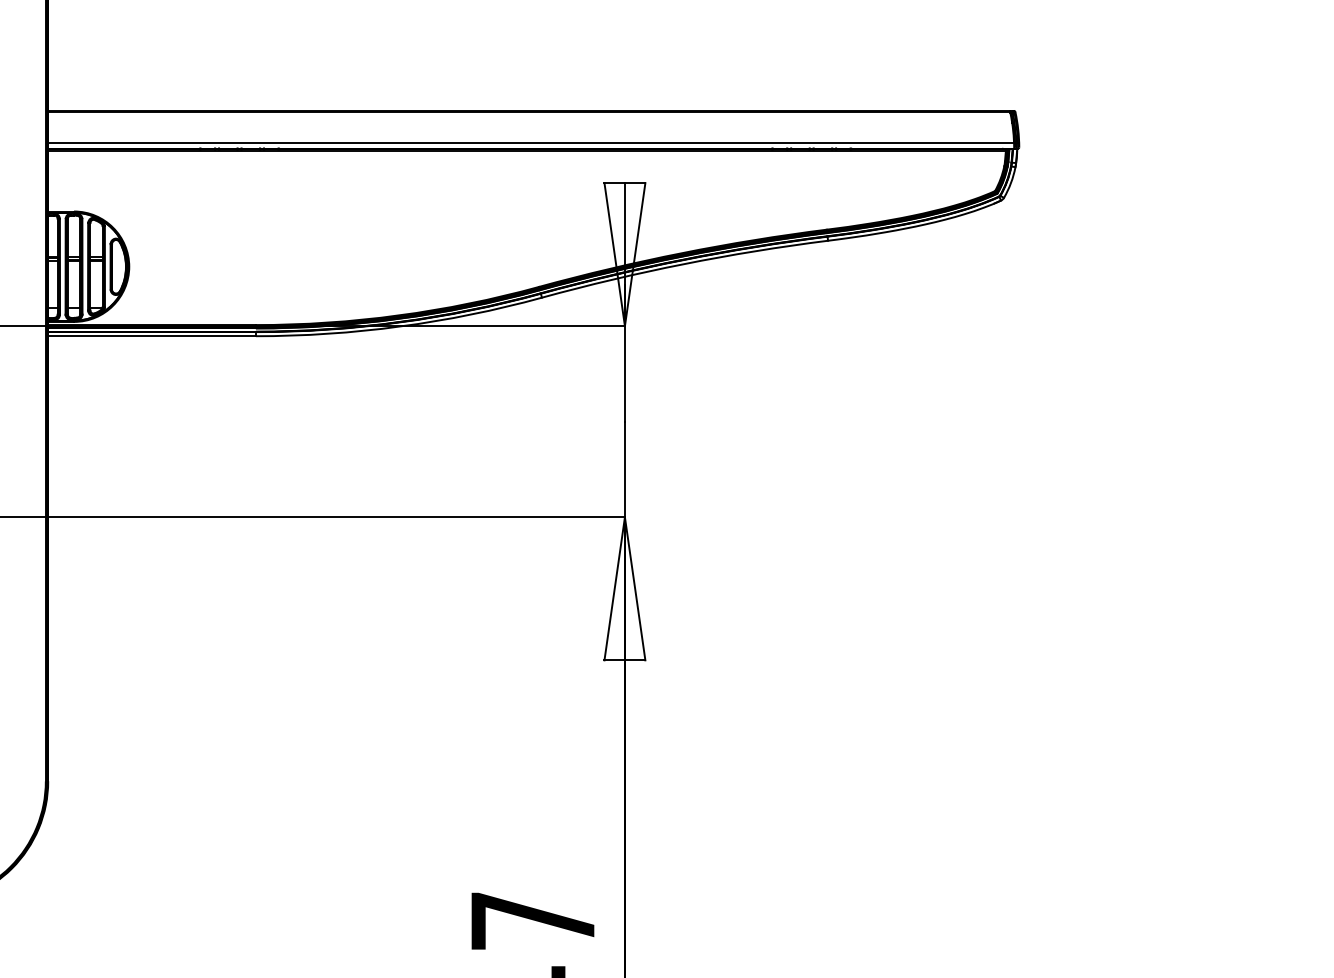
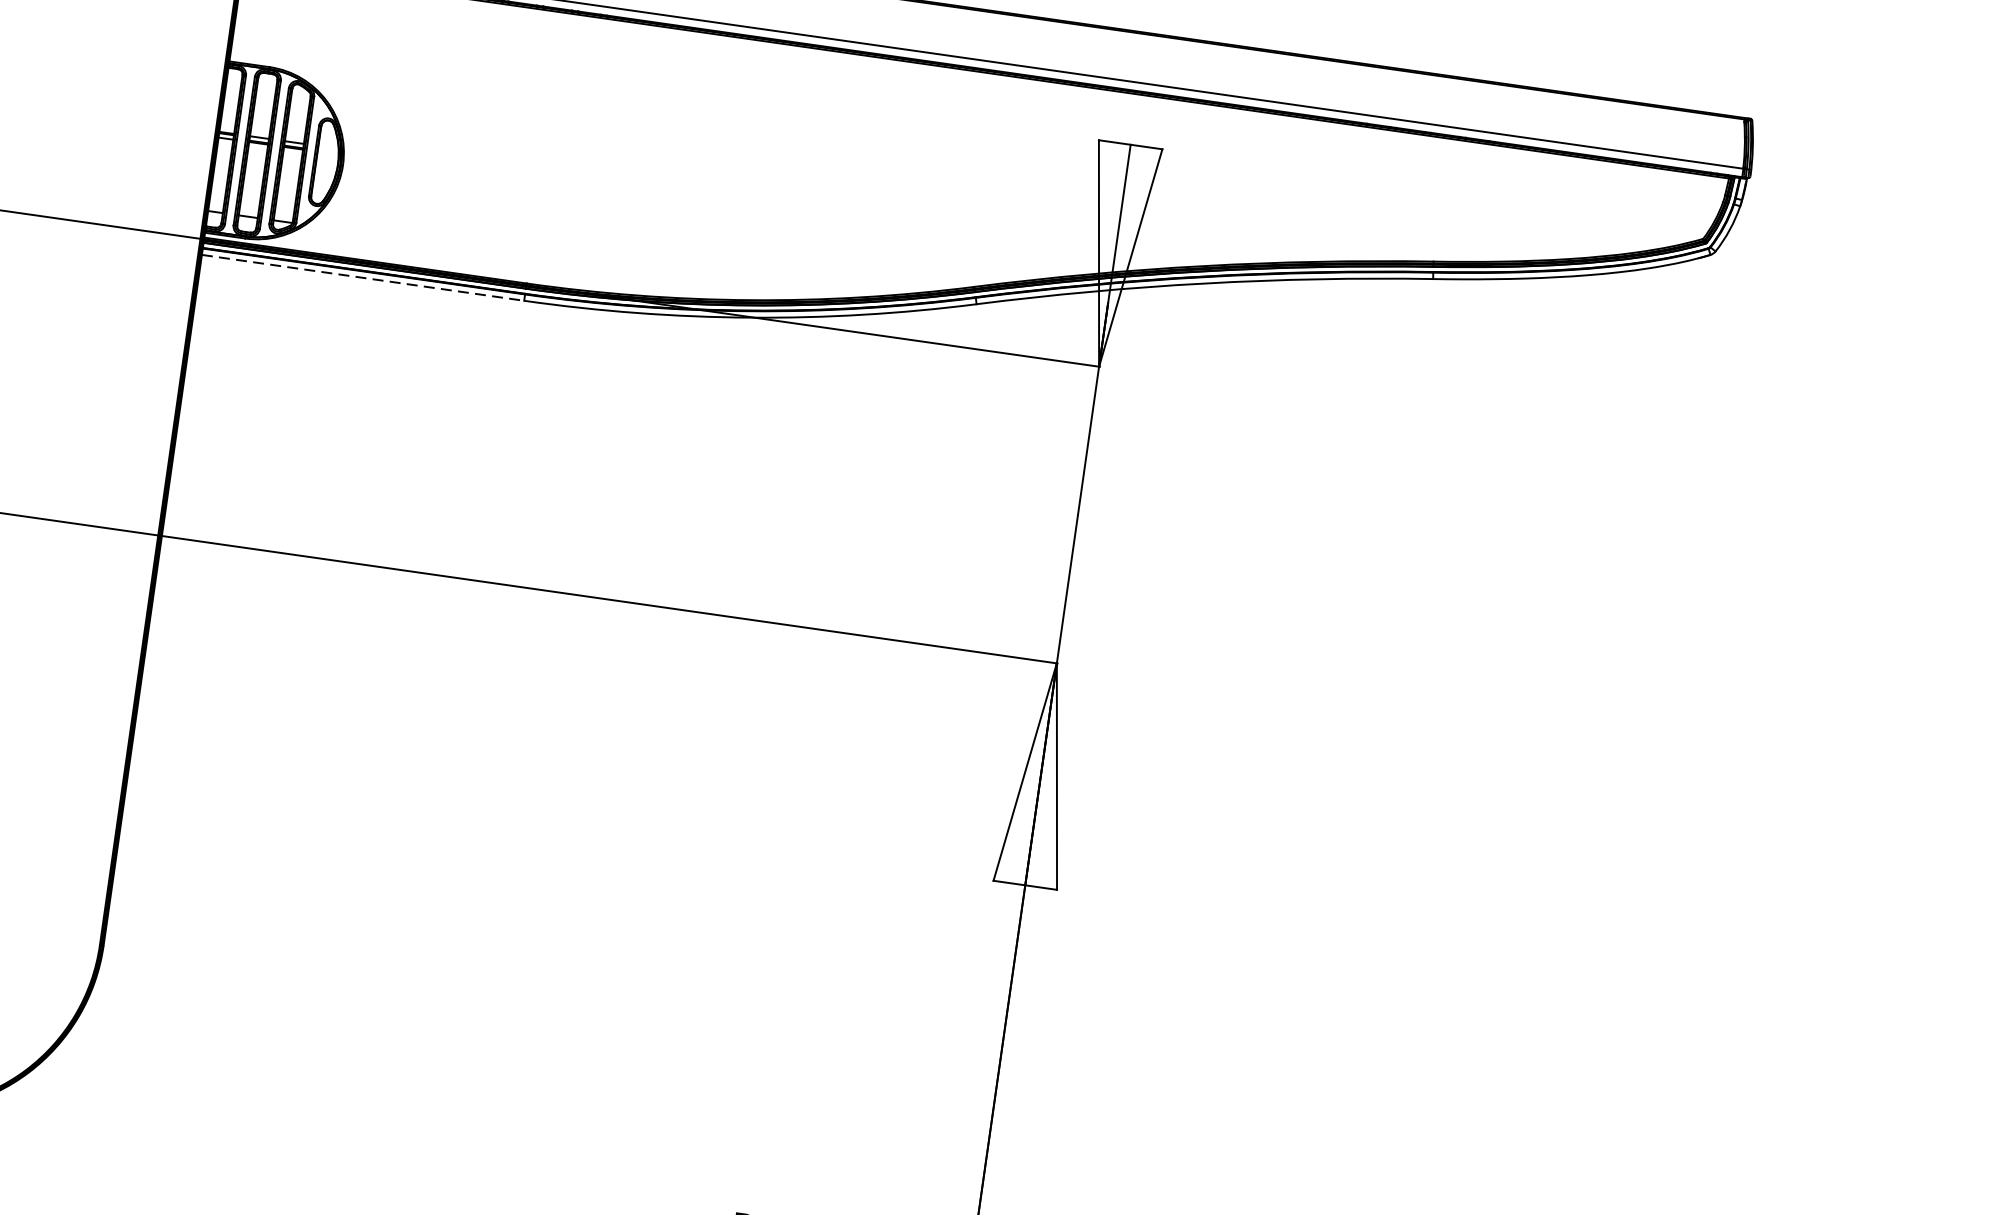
line: (152, 336) -> (363, 278), solid -> dashed

